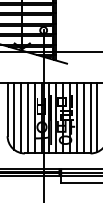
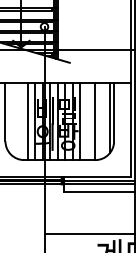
line: (14, 116) -> (12, 119), removed
line: (97, 116) -> (102, 120), removed
line: (21, 117) -> (20, 121), removed
line: (83, 117) -> (87, 121), removed

